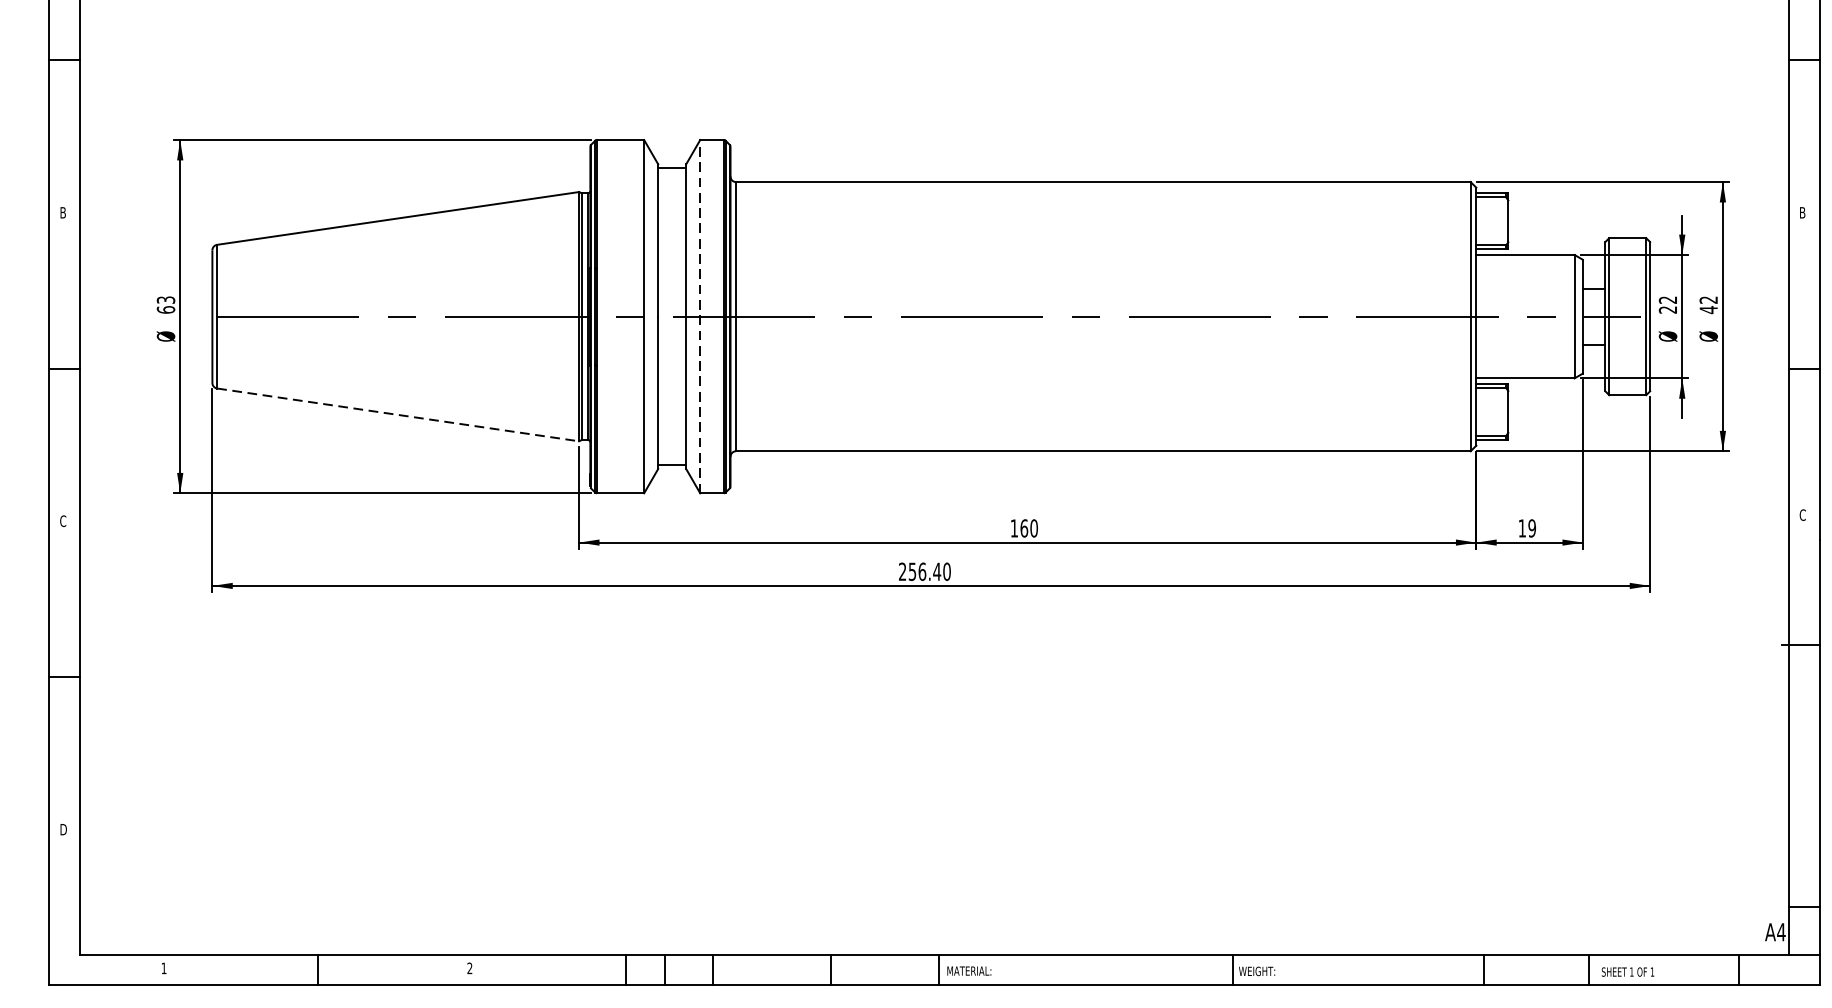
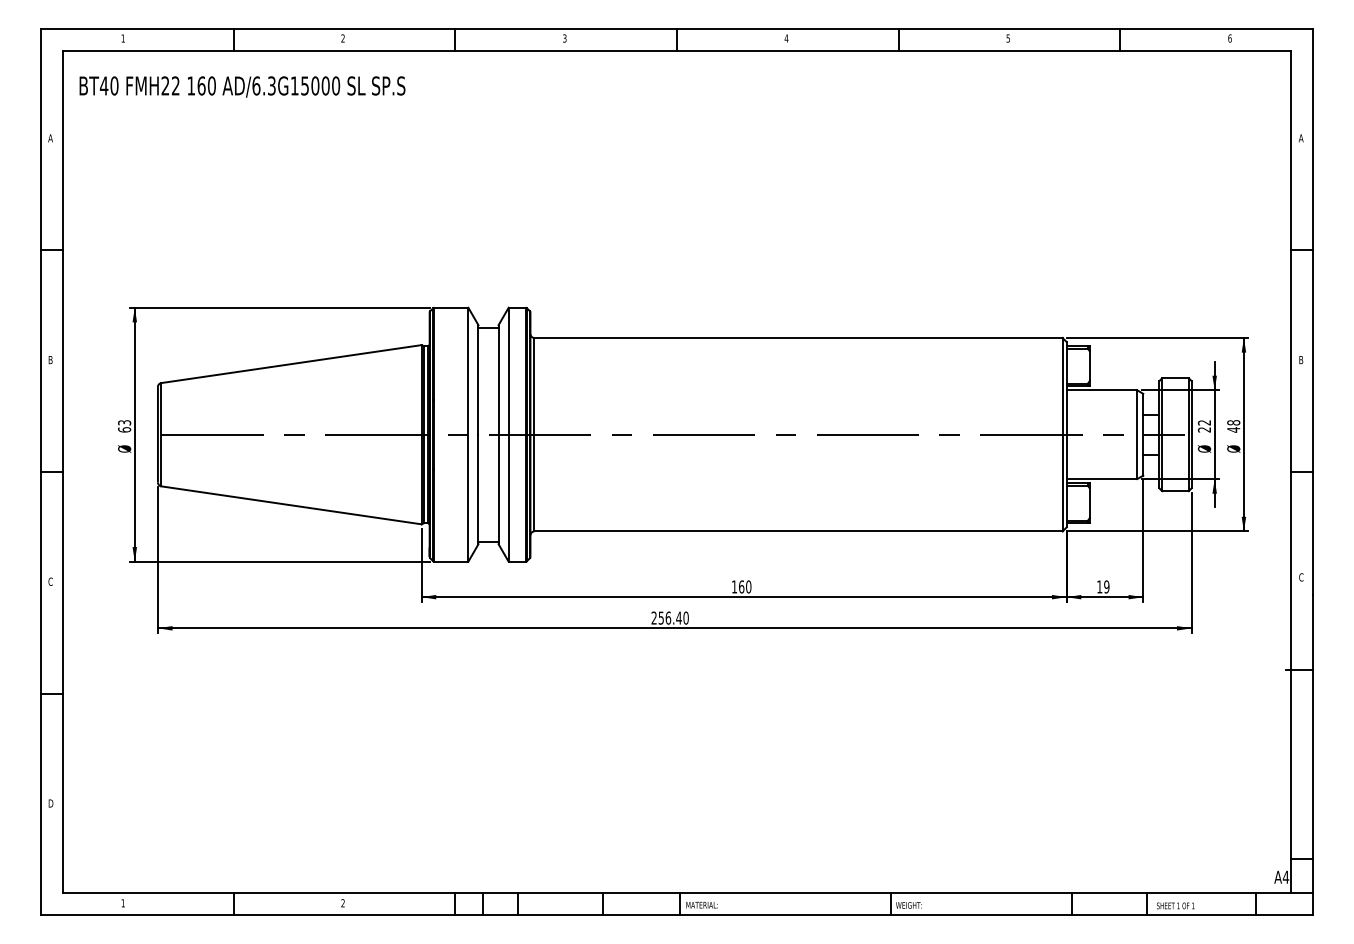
text: (1708, 299) -> (1233, 422), 42 -> 48
line: (699, 316) -> (508, 434), dashed -> solid
line: (398, 415) -> (291, 505), dashed -> solid

